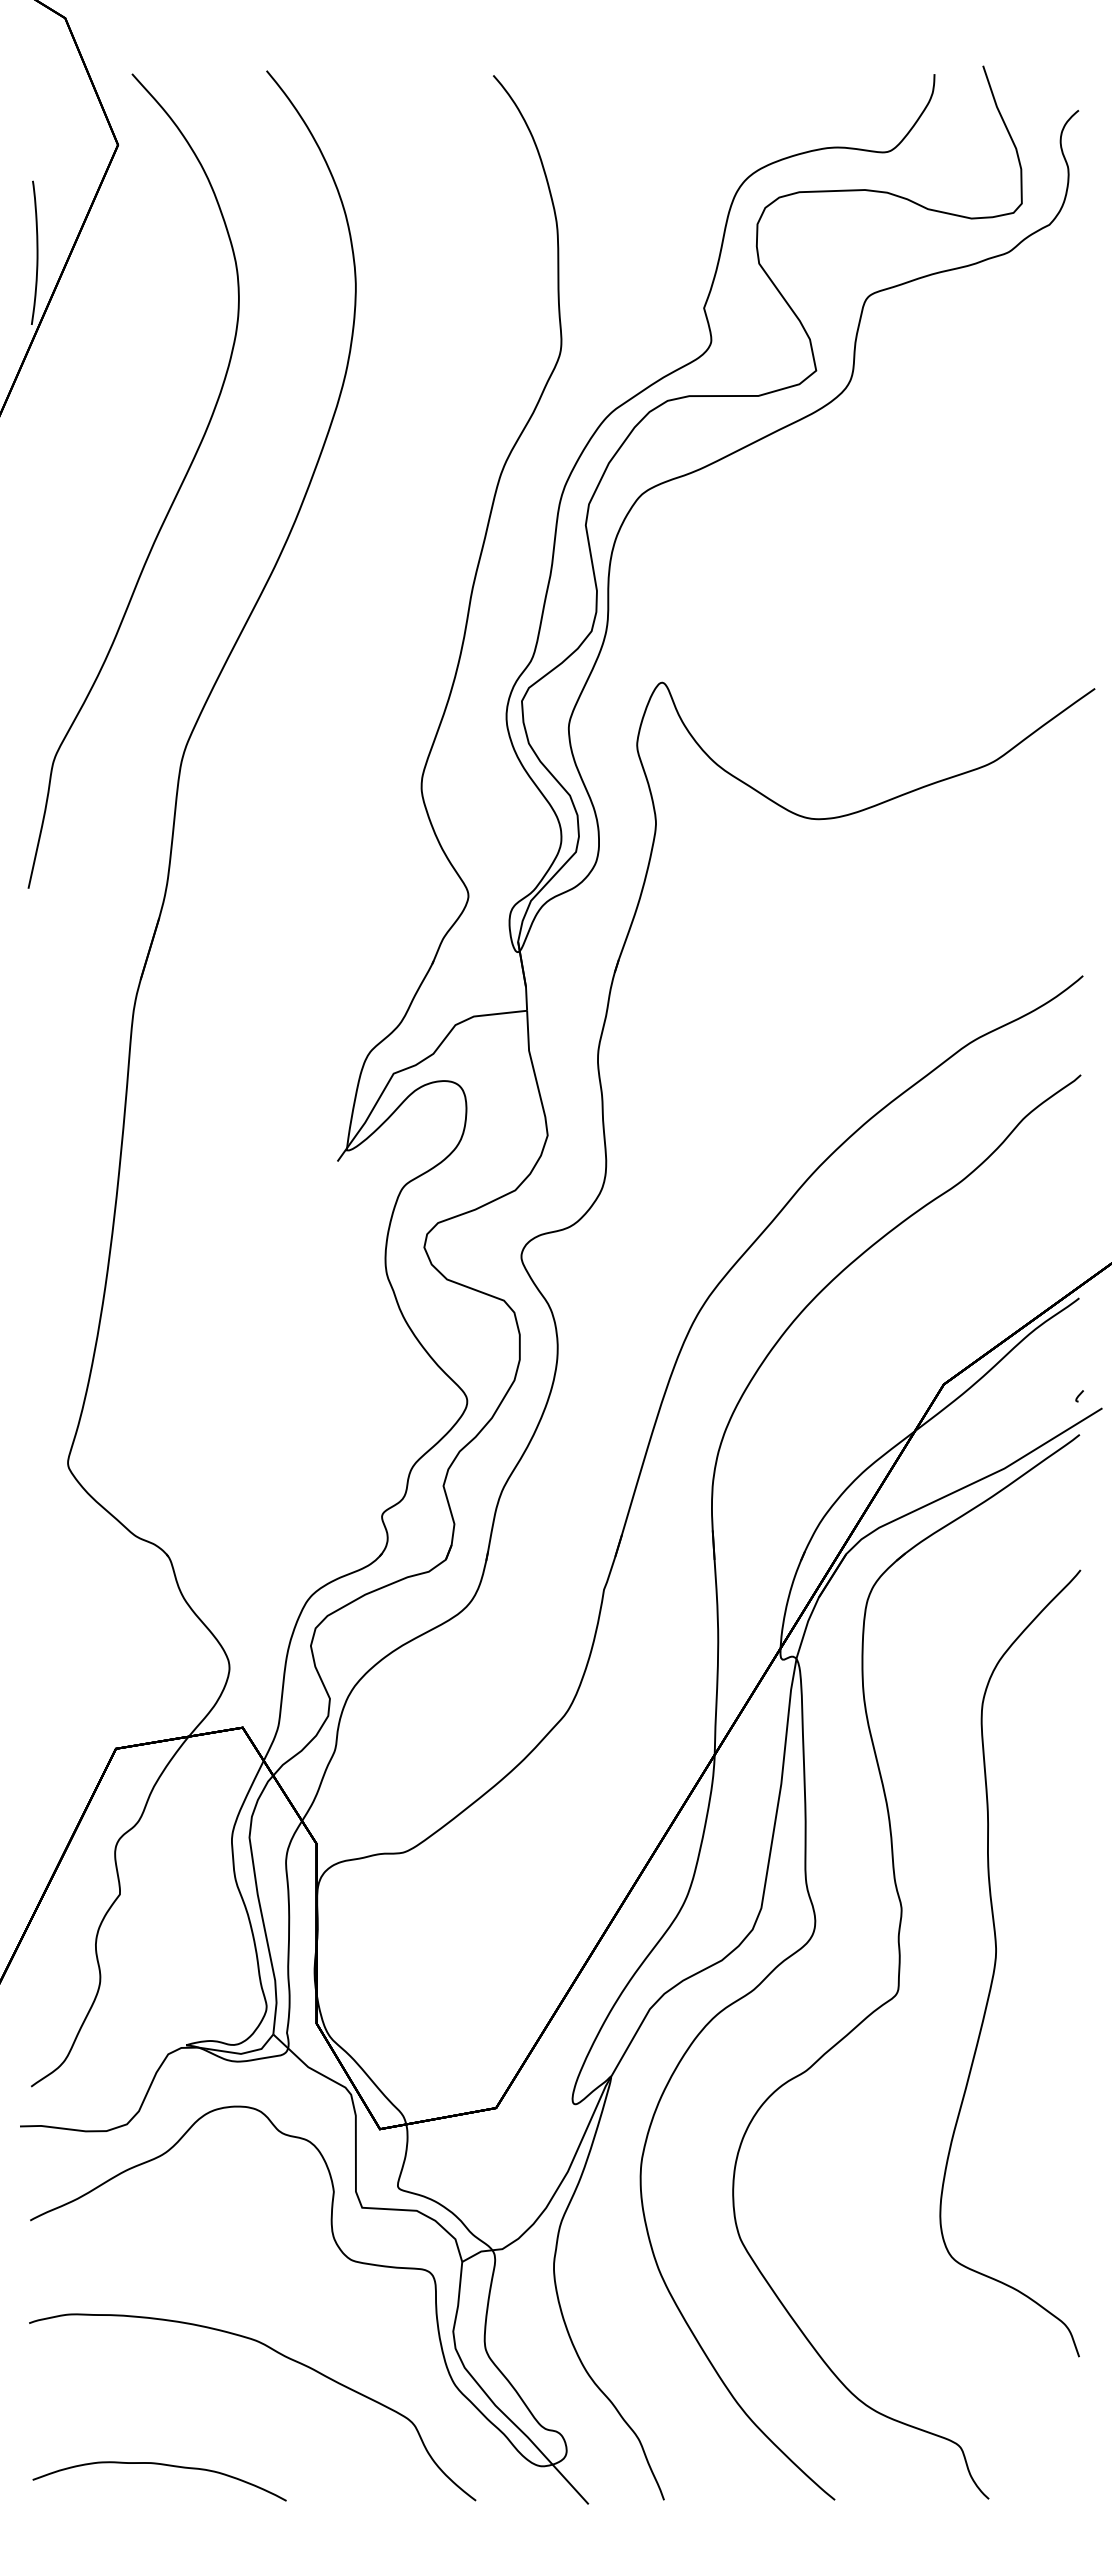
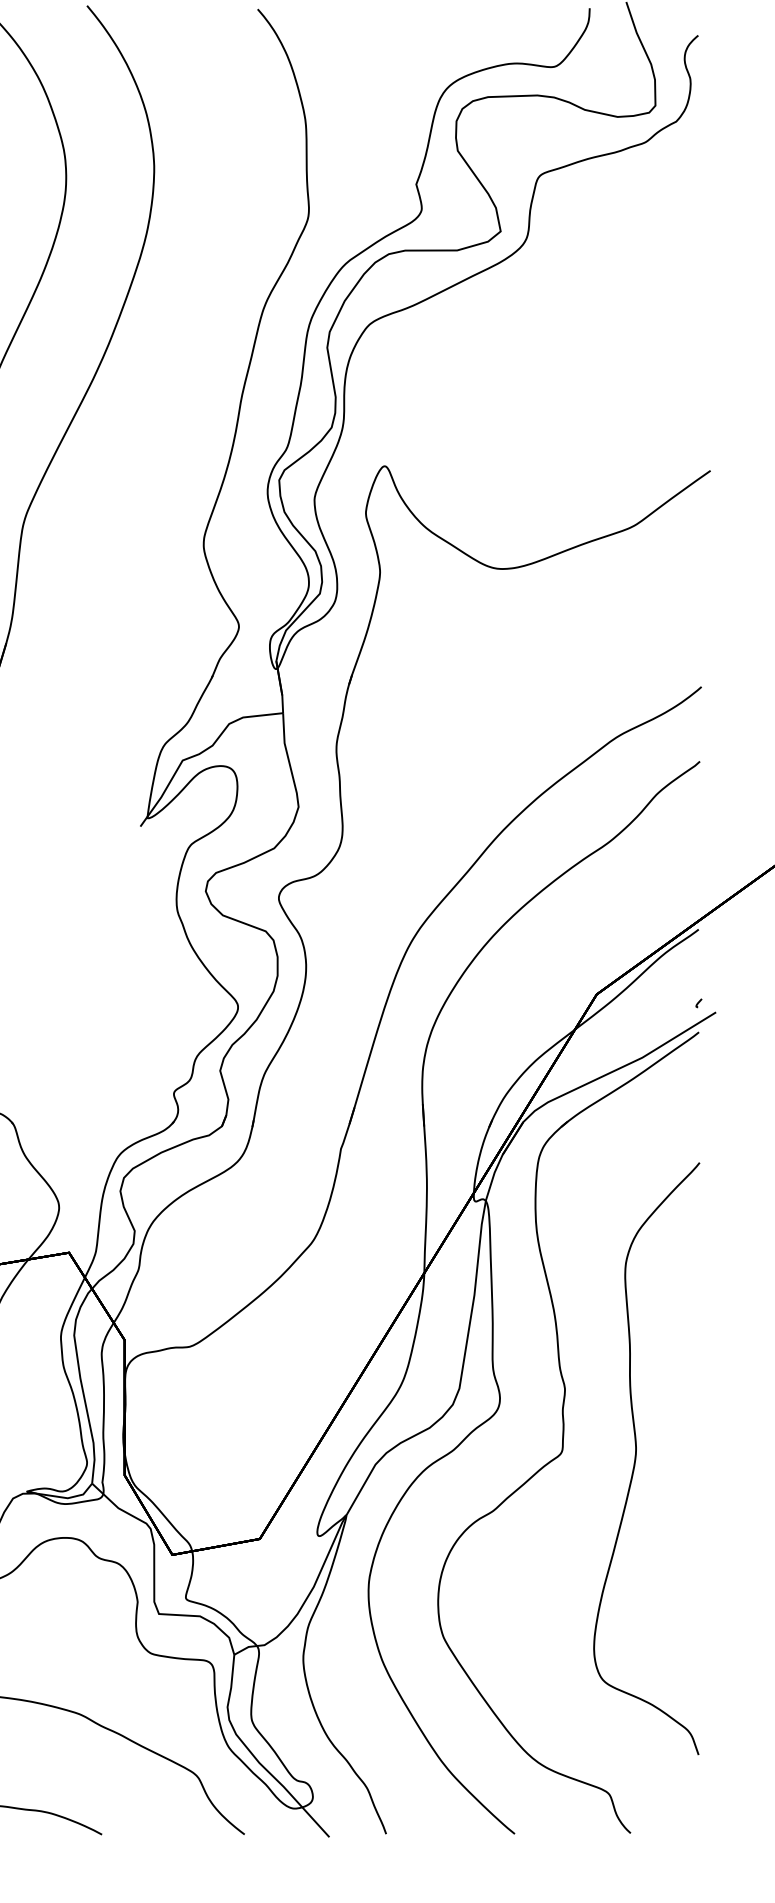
curve: (996, 1963) -> (636, 1458), moved

